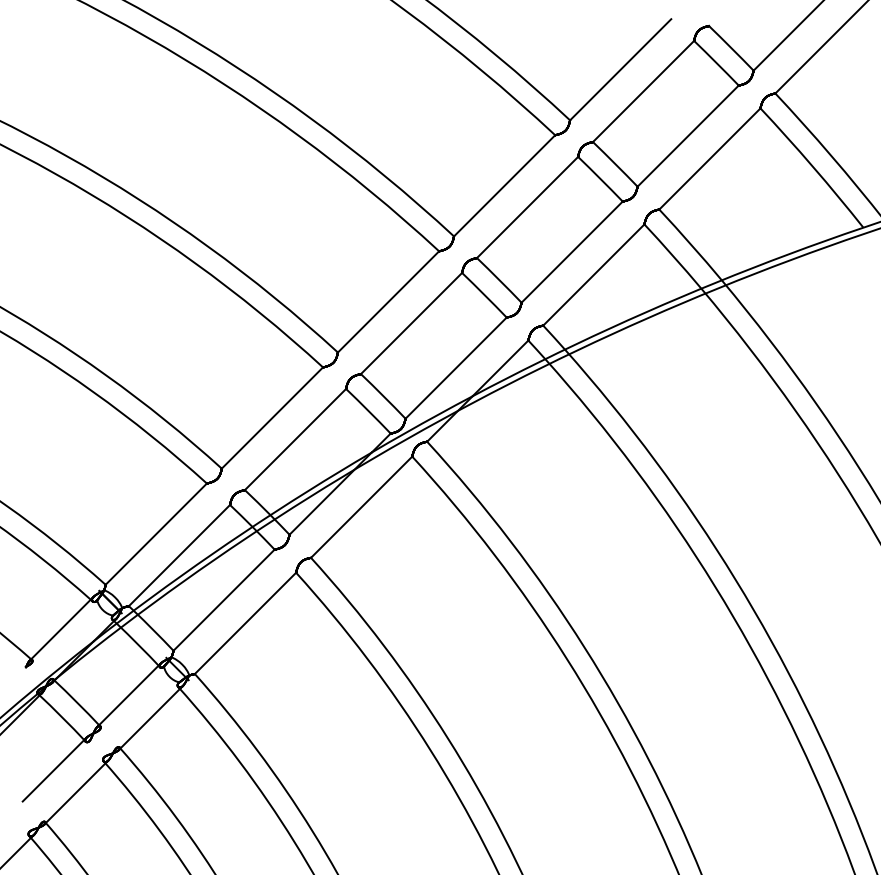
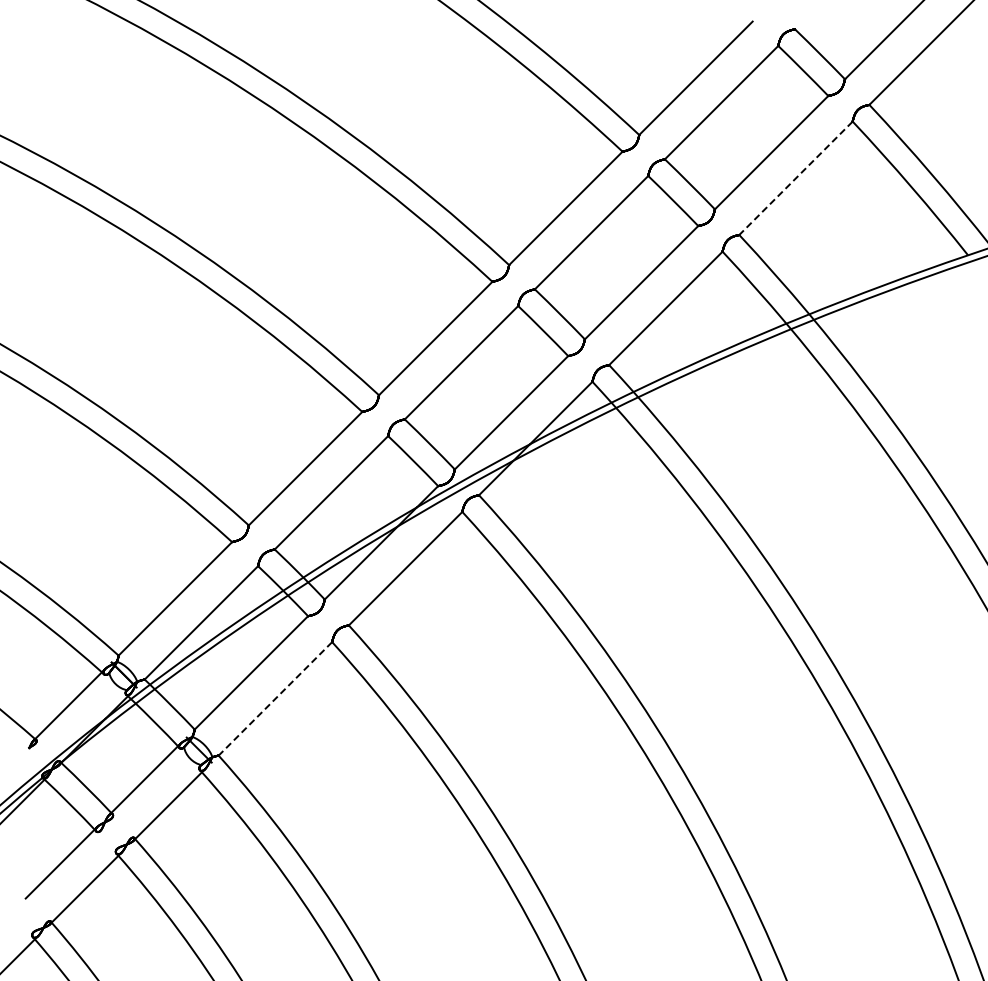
line: (709, 159) -> (795, 178), solid -> dashed
line: (245, 623) -> (275, 699), solid -> dashed

